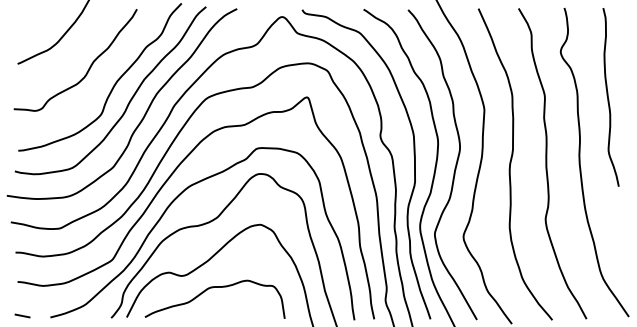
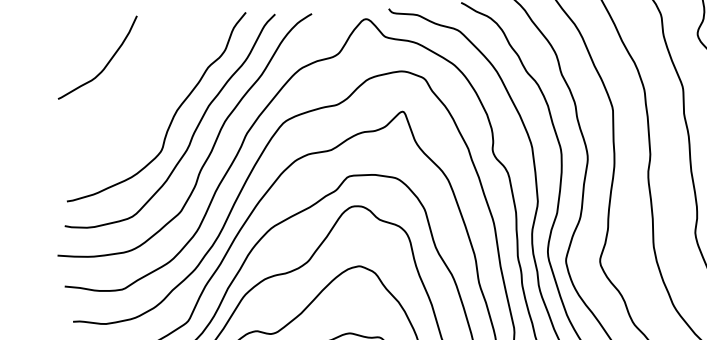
curve: (89, 66) -> (143, 95), removed

